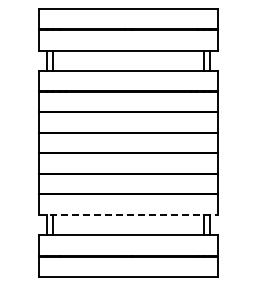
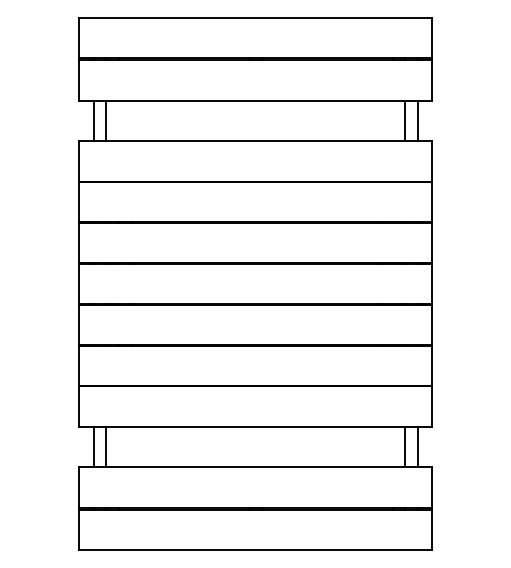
line: (128, 214) -> (255, 426), dashed -> solid

